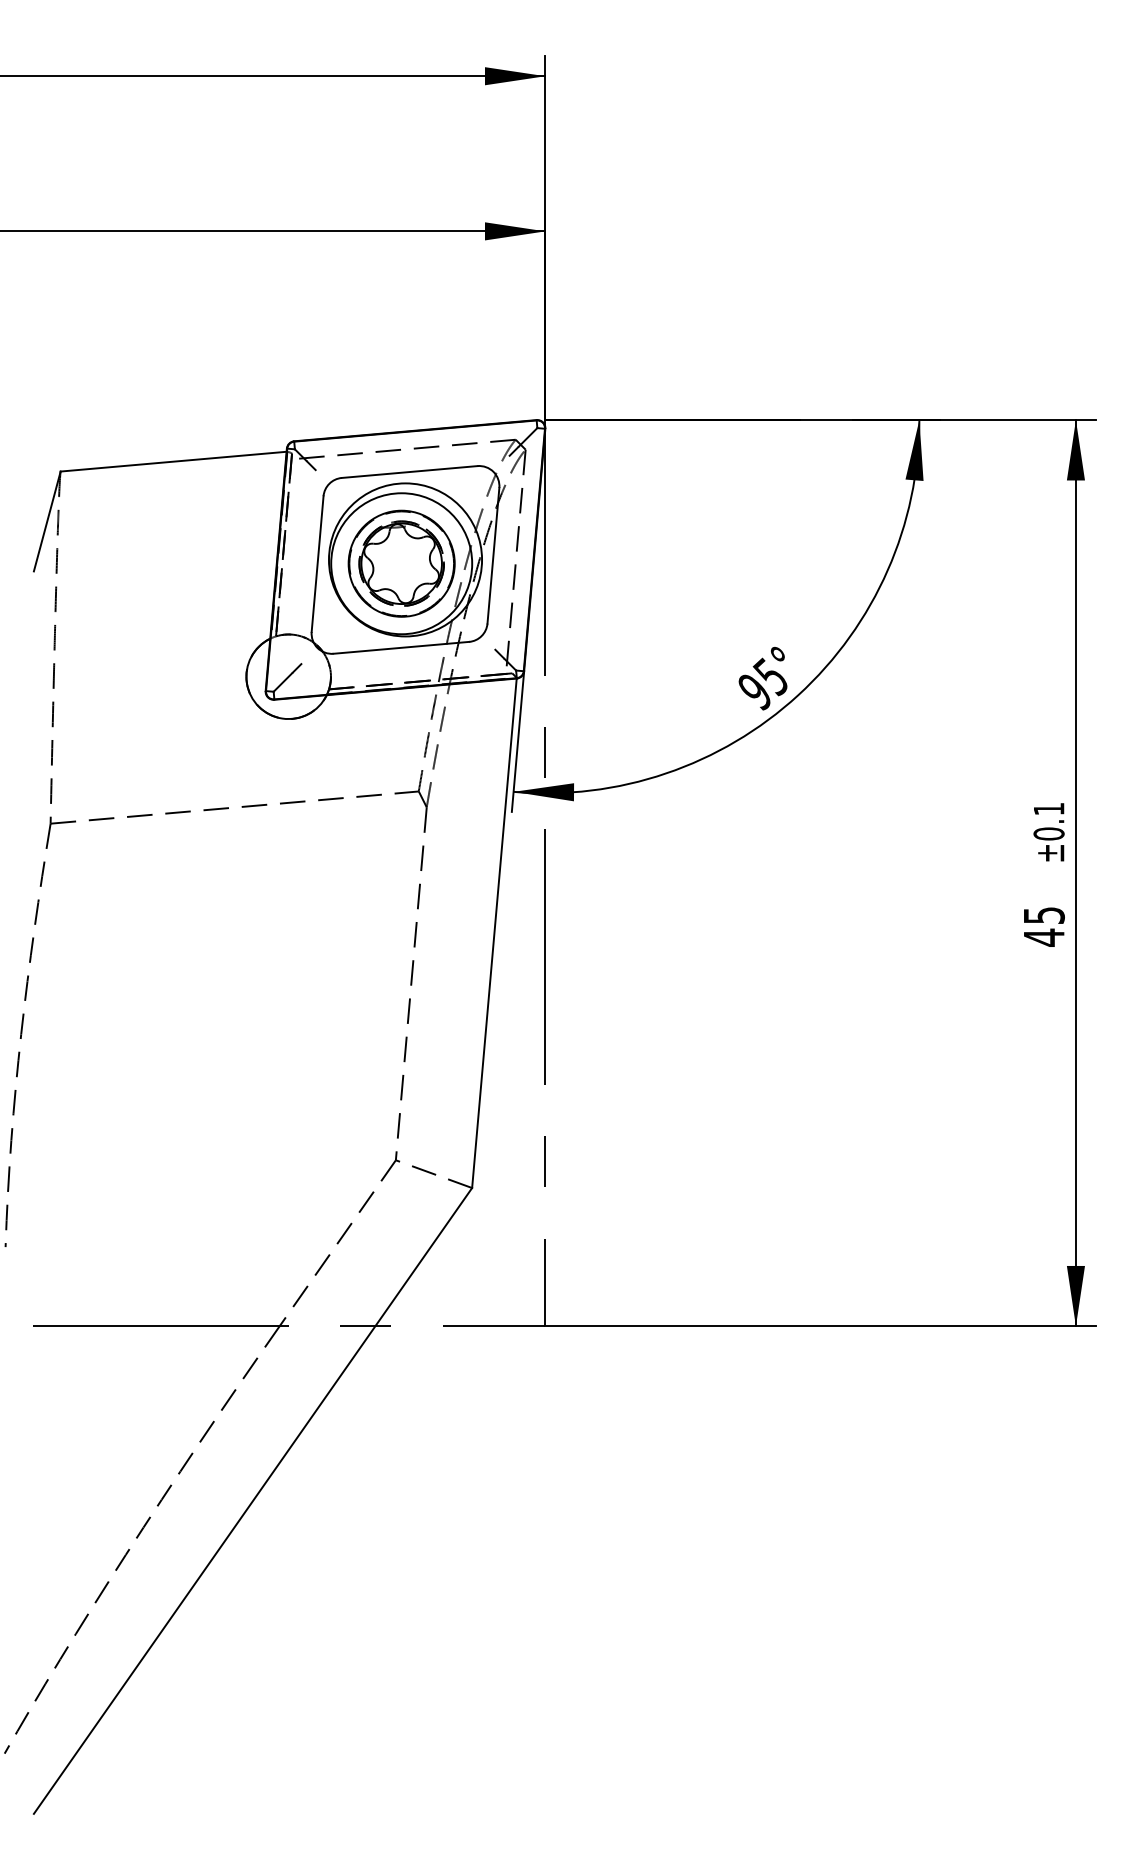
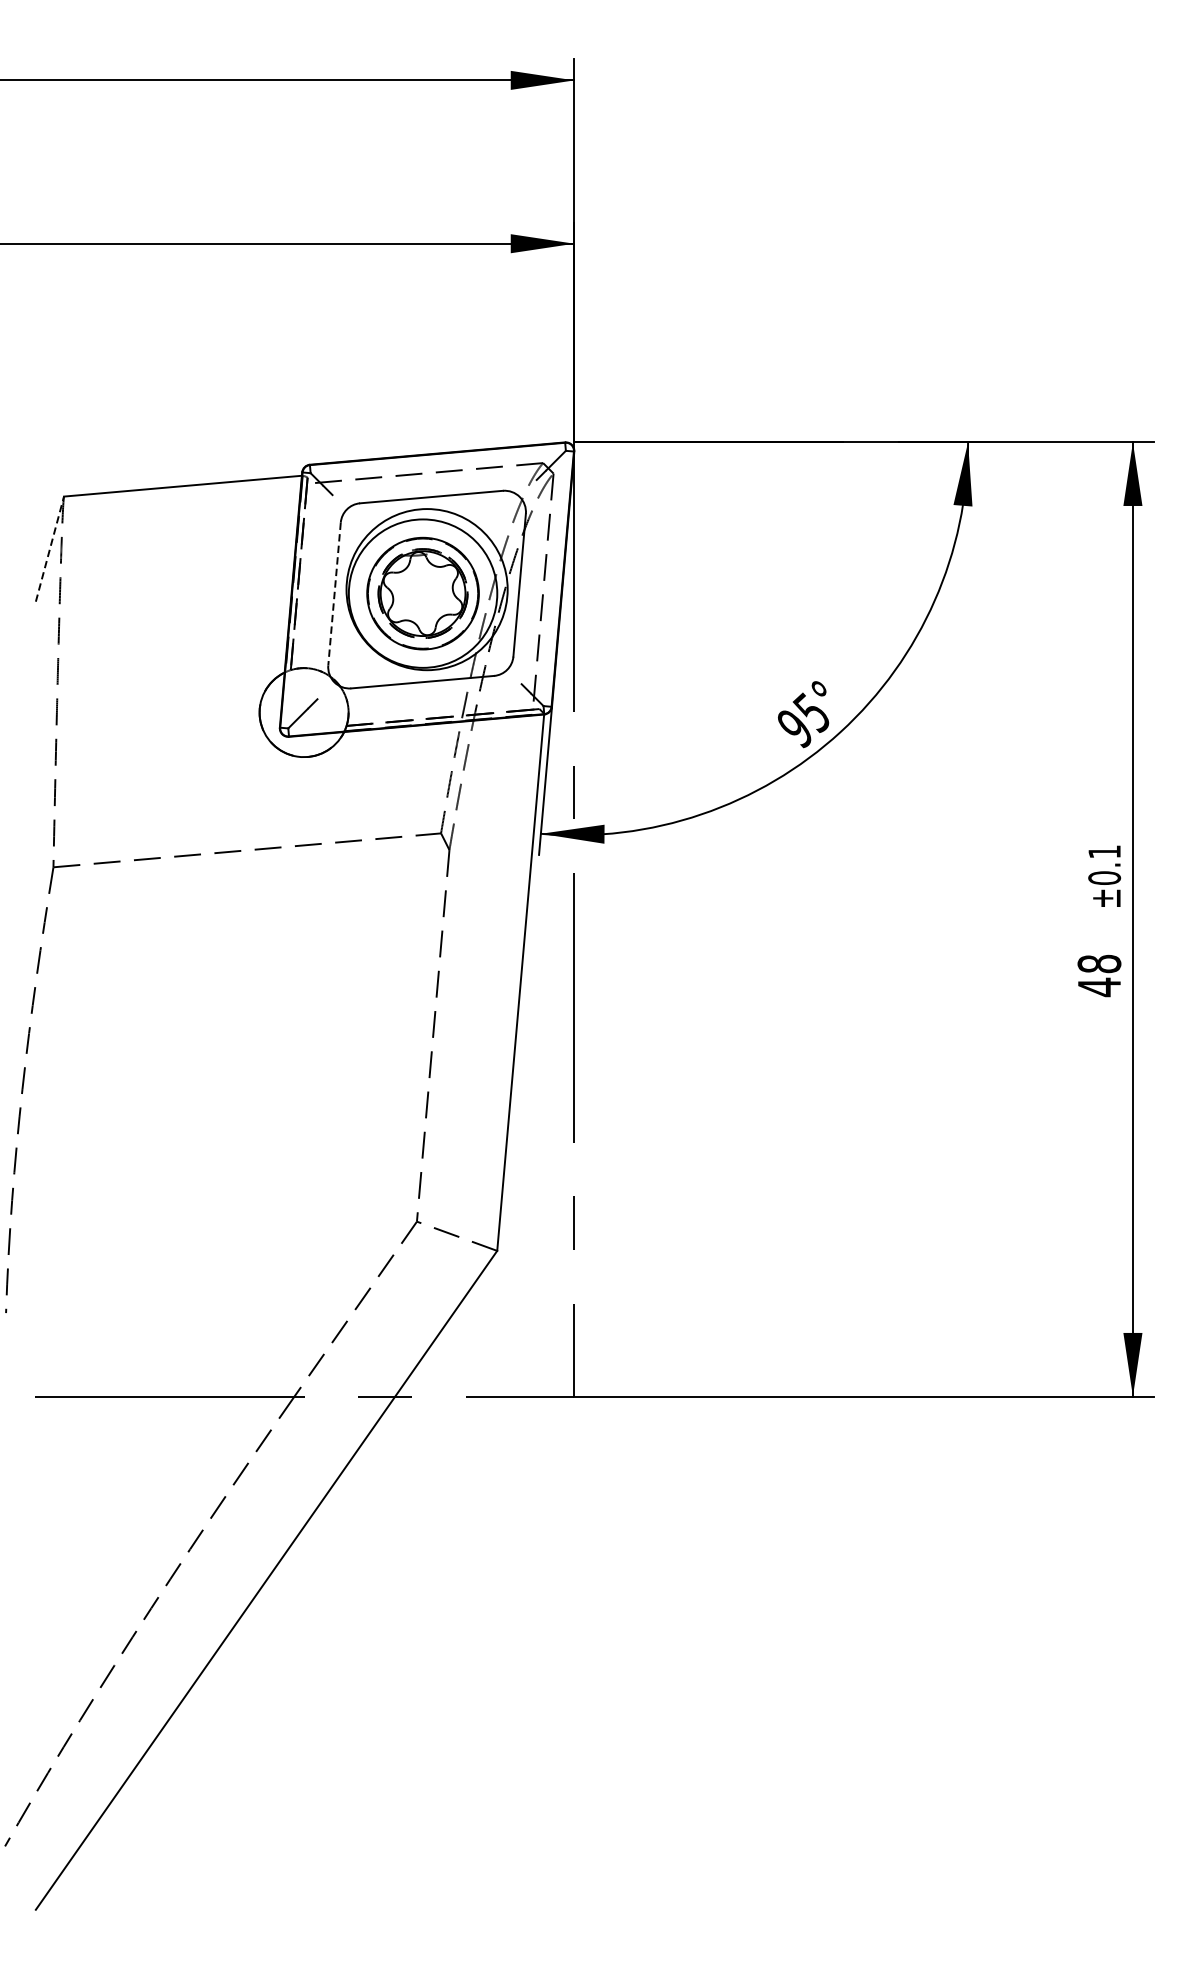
line: (47, 521) -> (50, 549), solid -> dashed
line: (317, 564) -> (334, 594), solid -> dashed
text: (1043, 915) -> (1098, 963), 45 -> 48

